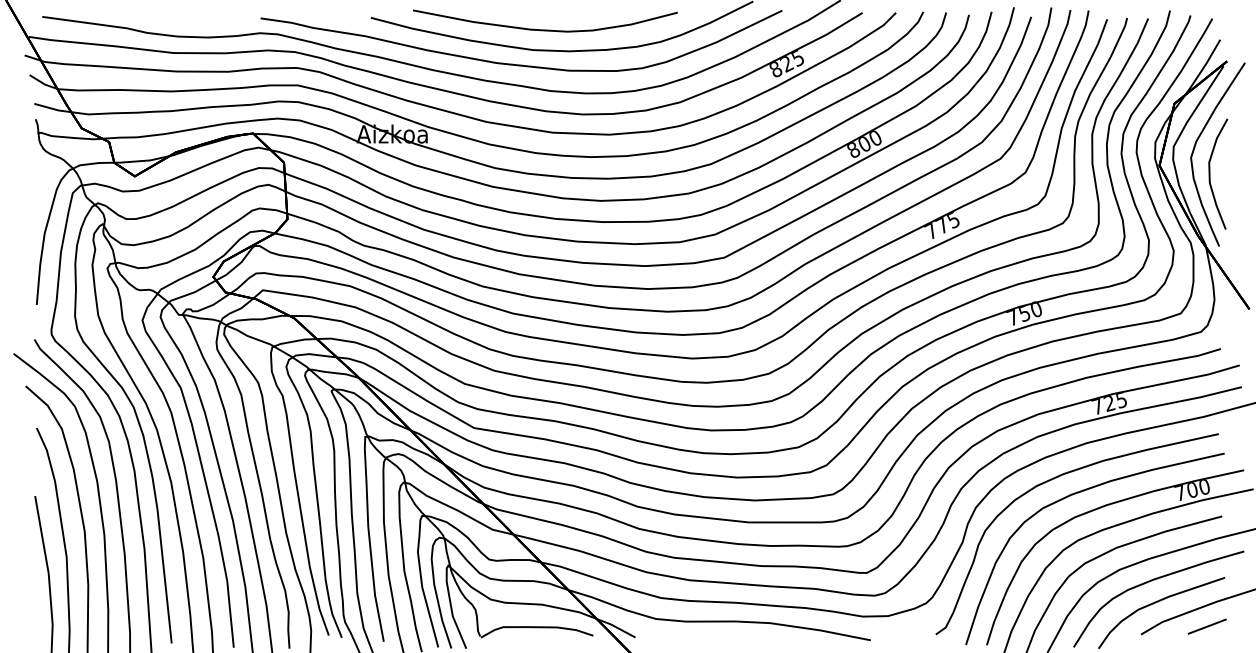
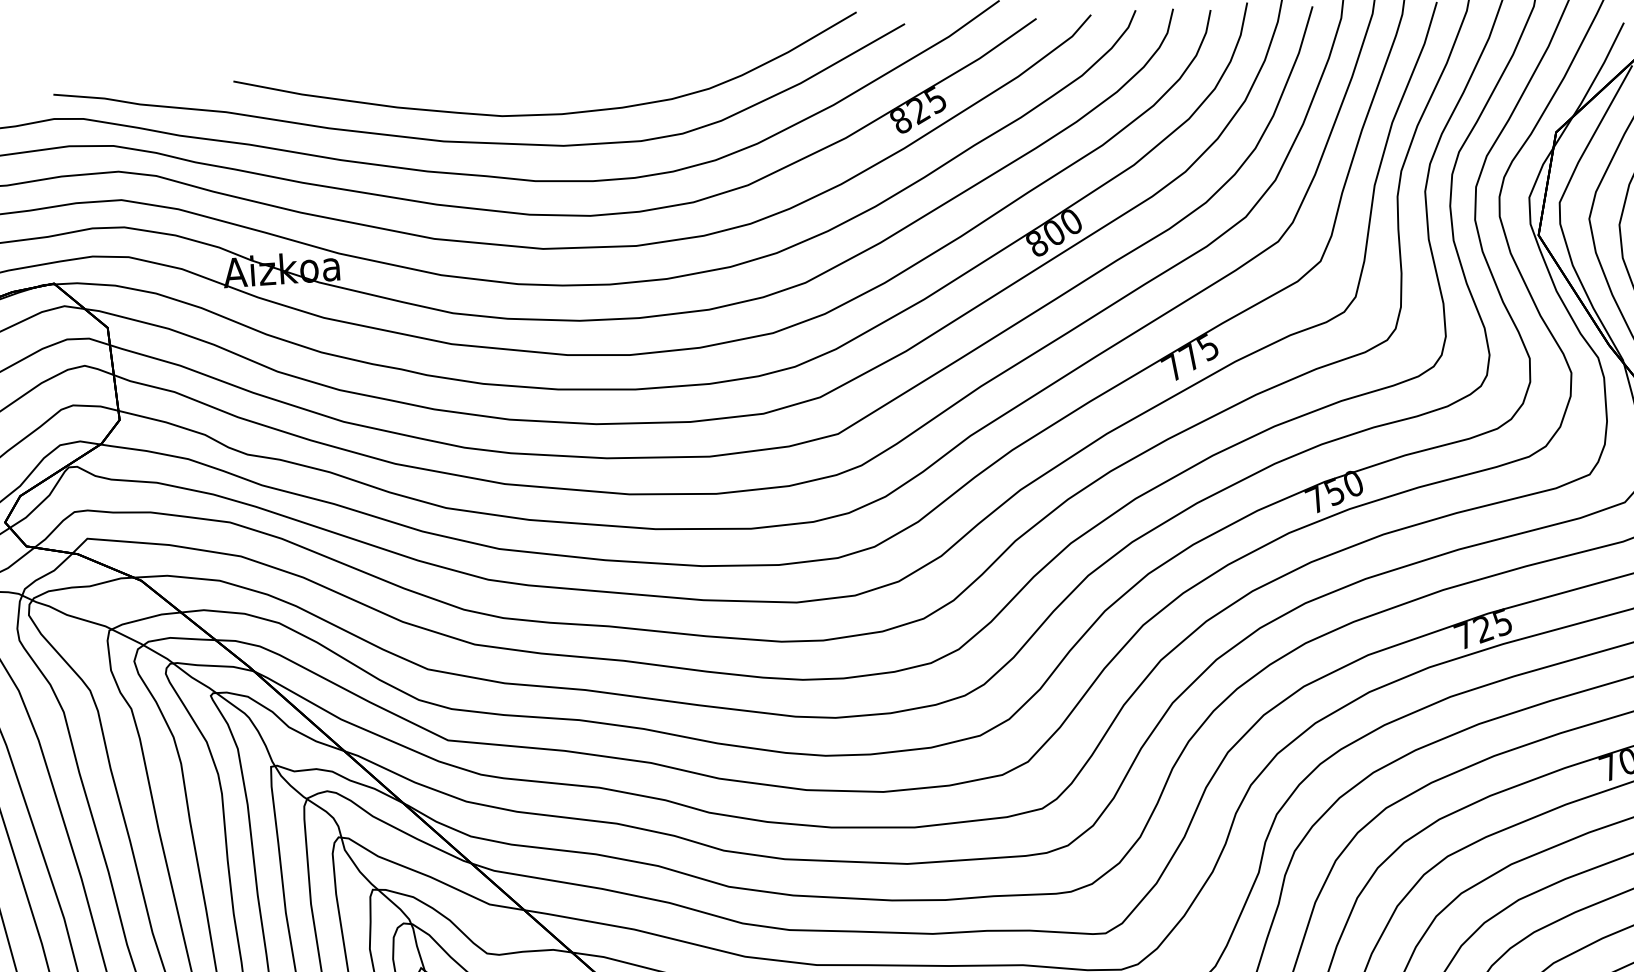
curve: (545, 29) -> (520, 81), removed

